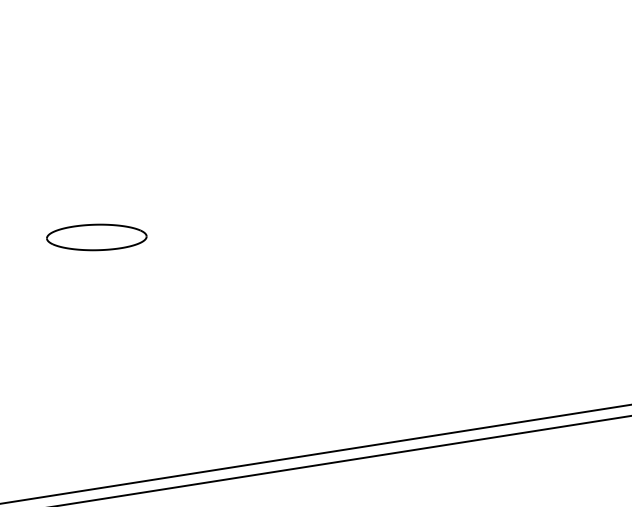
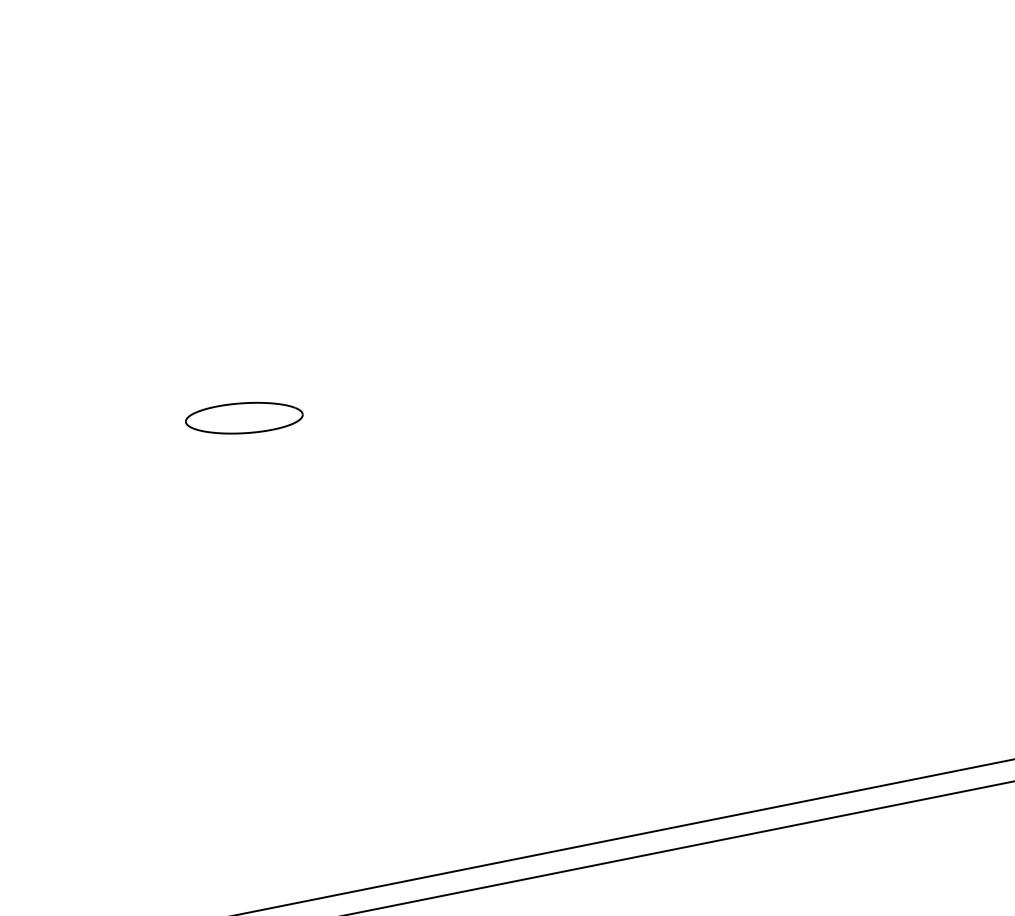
part: (96, 237) -> (243, 418), size x0.6

